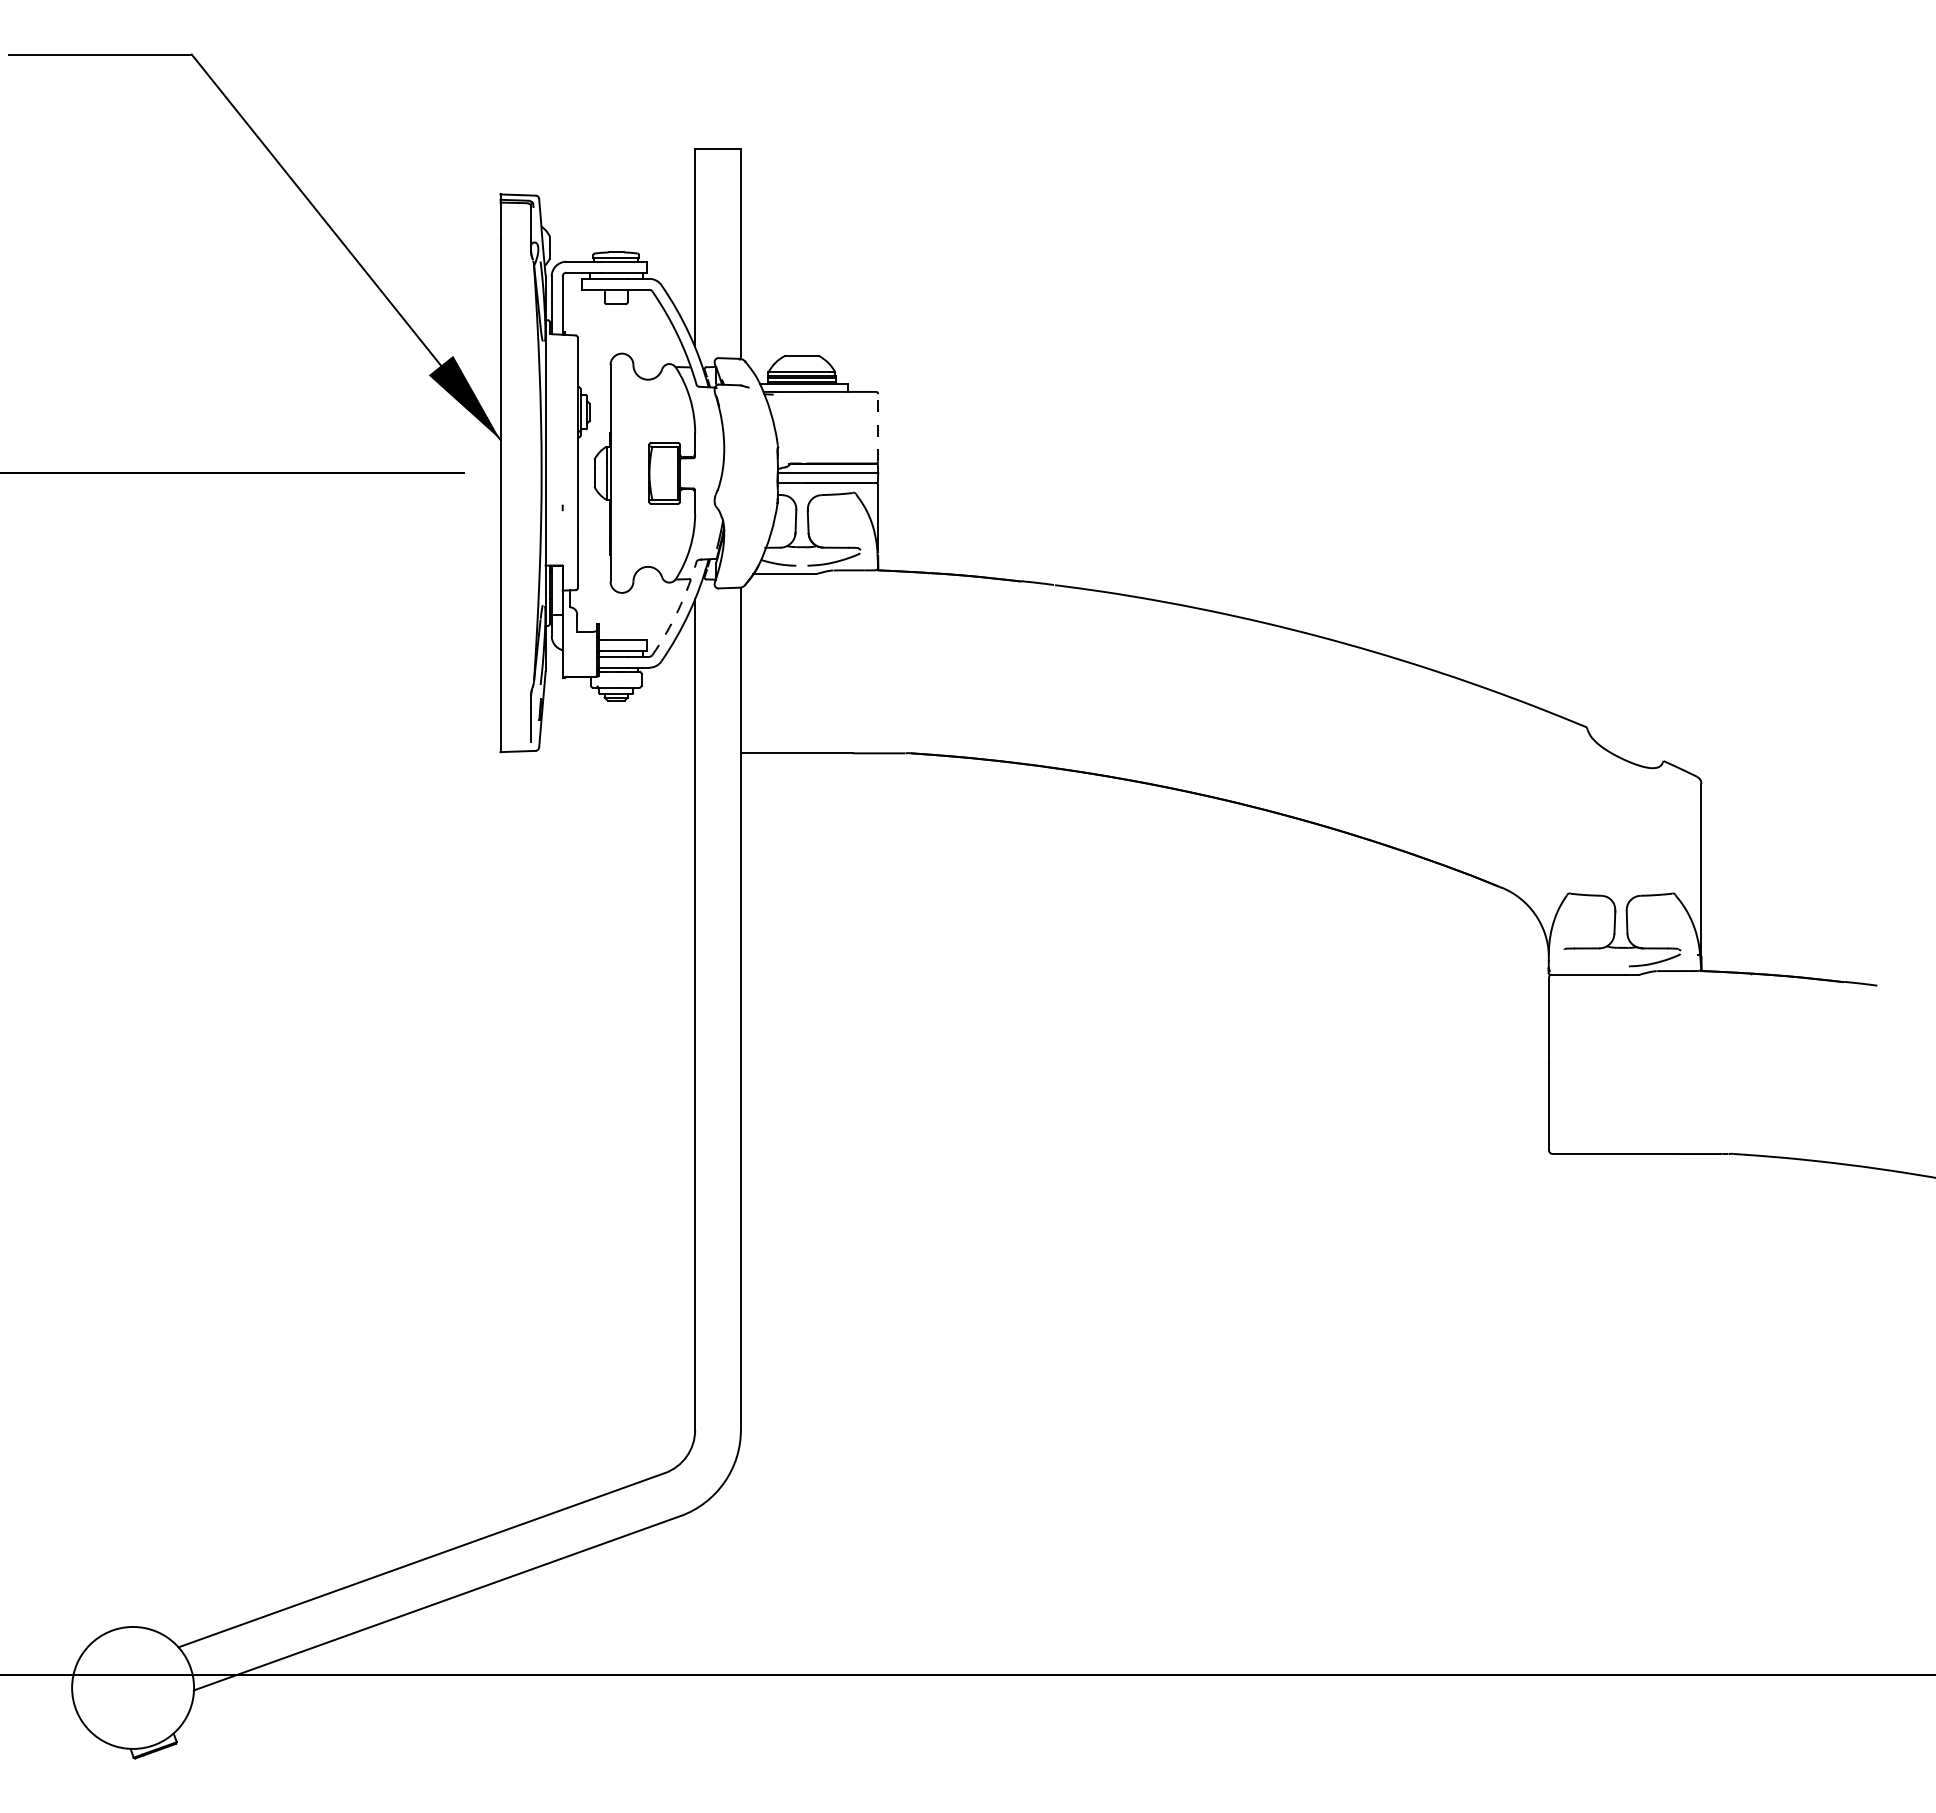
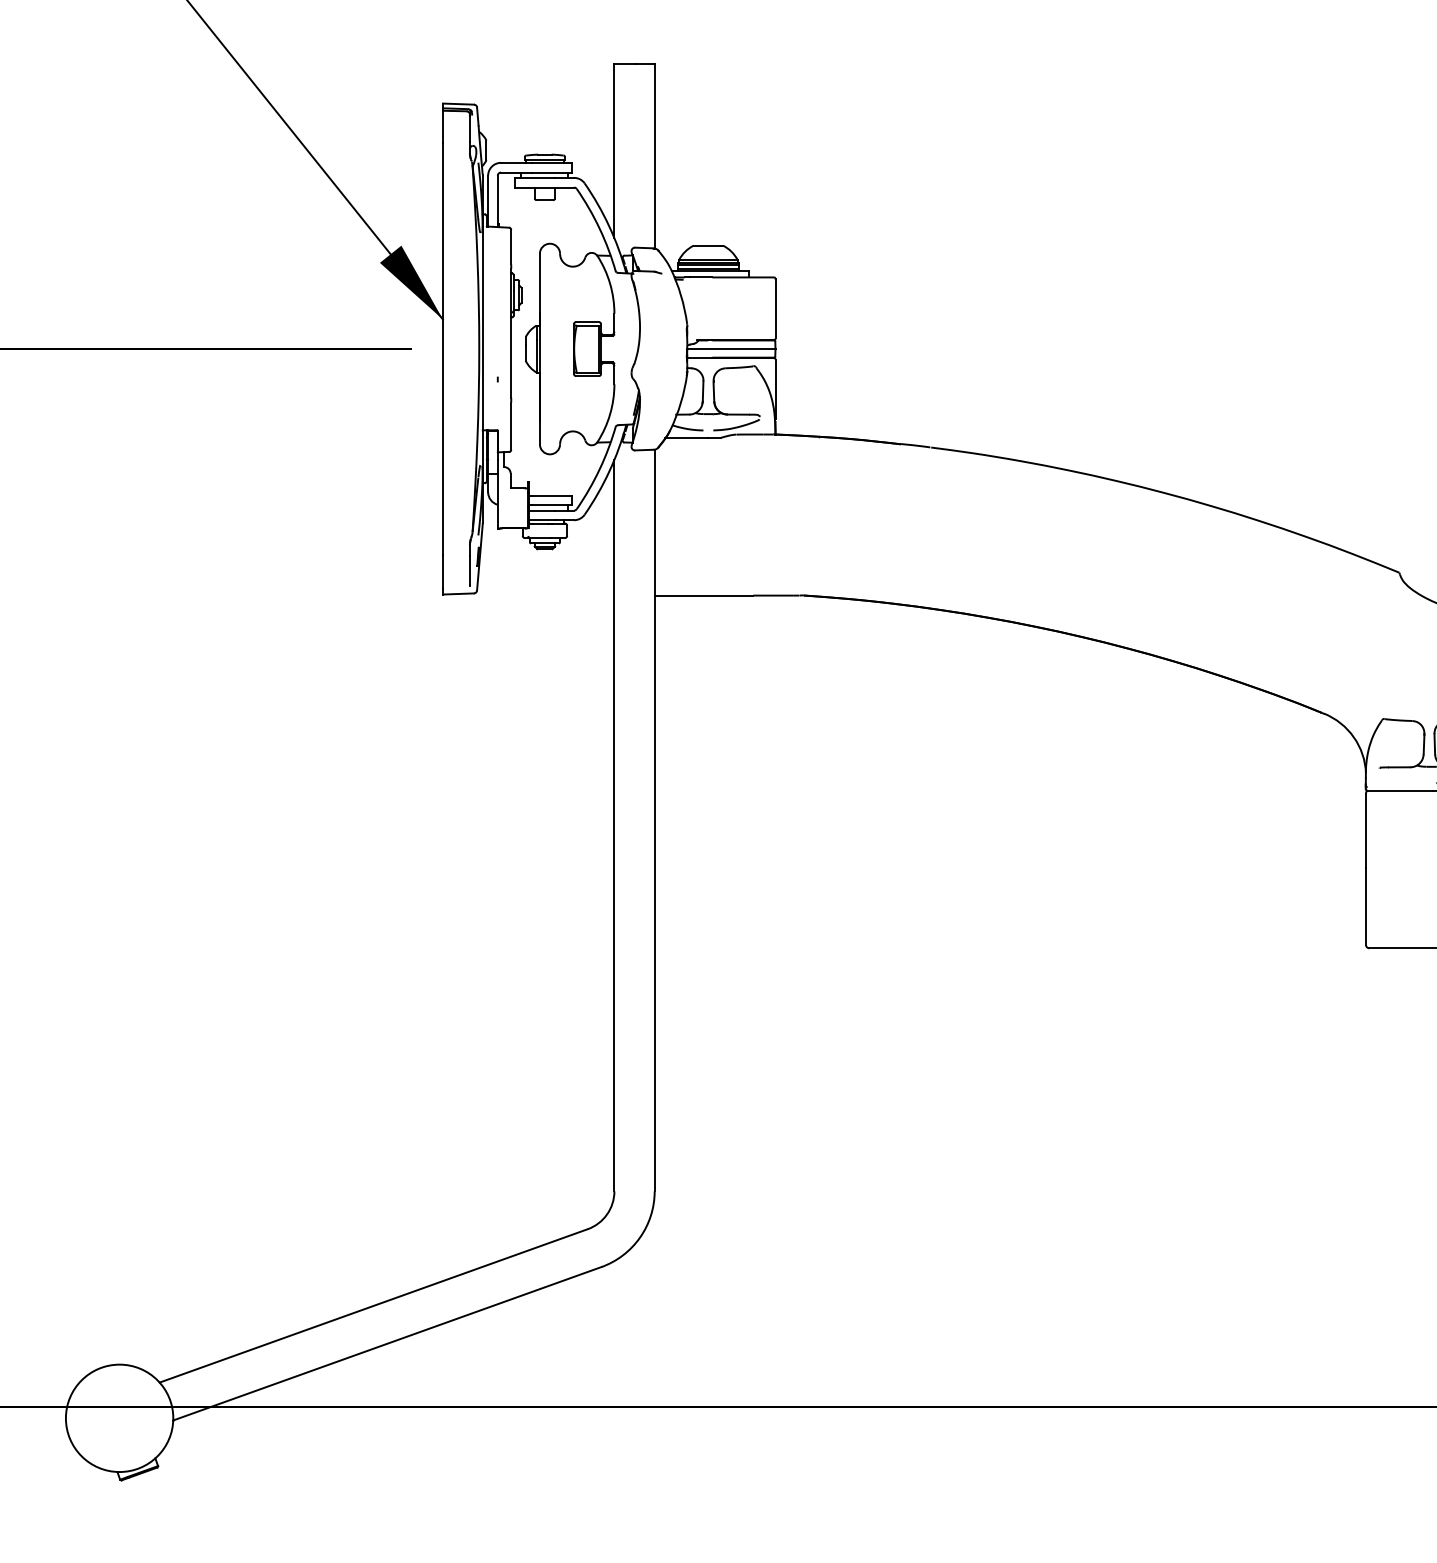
line: (878, 427) -> (775, 308), dashed -> solid
arc: (678, 609) -> (599, 468), dashed -> solid

